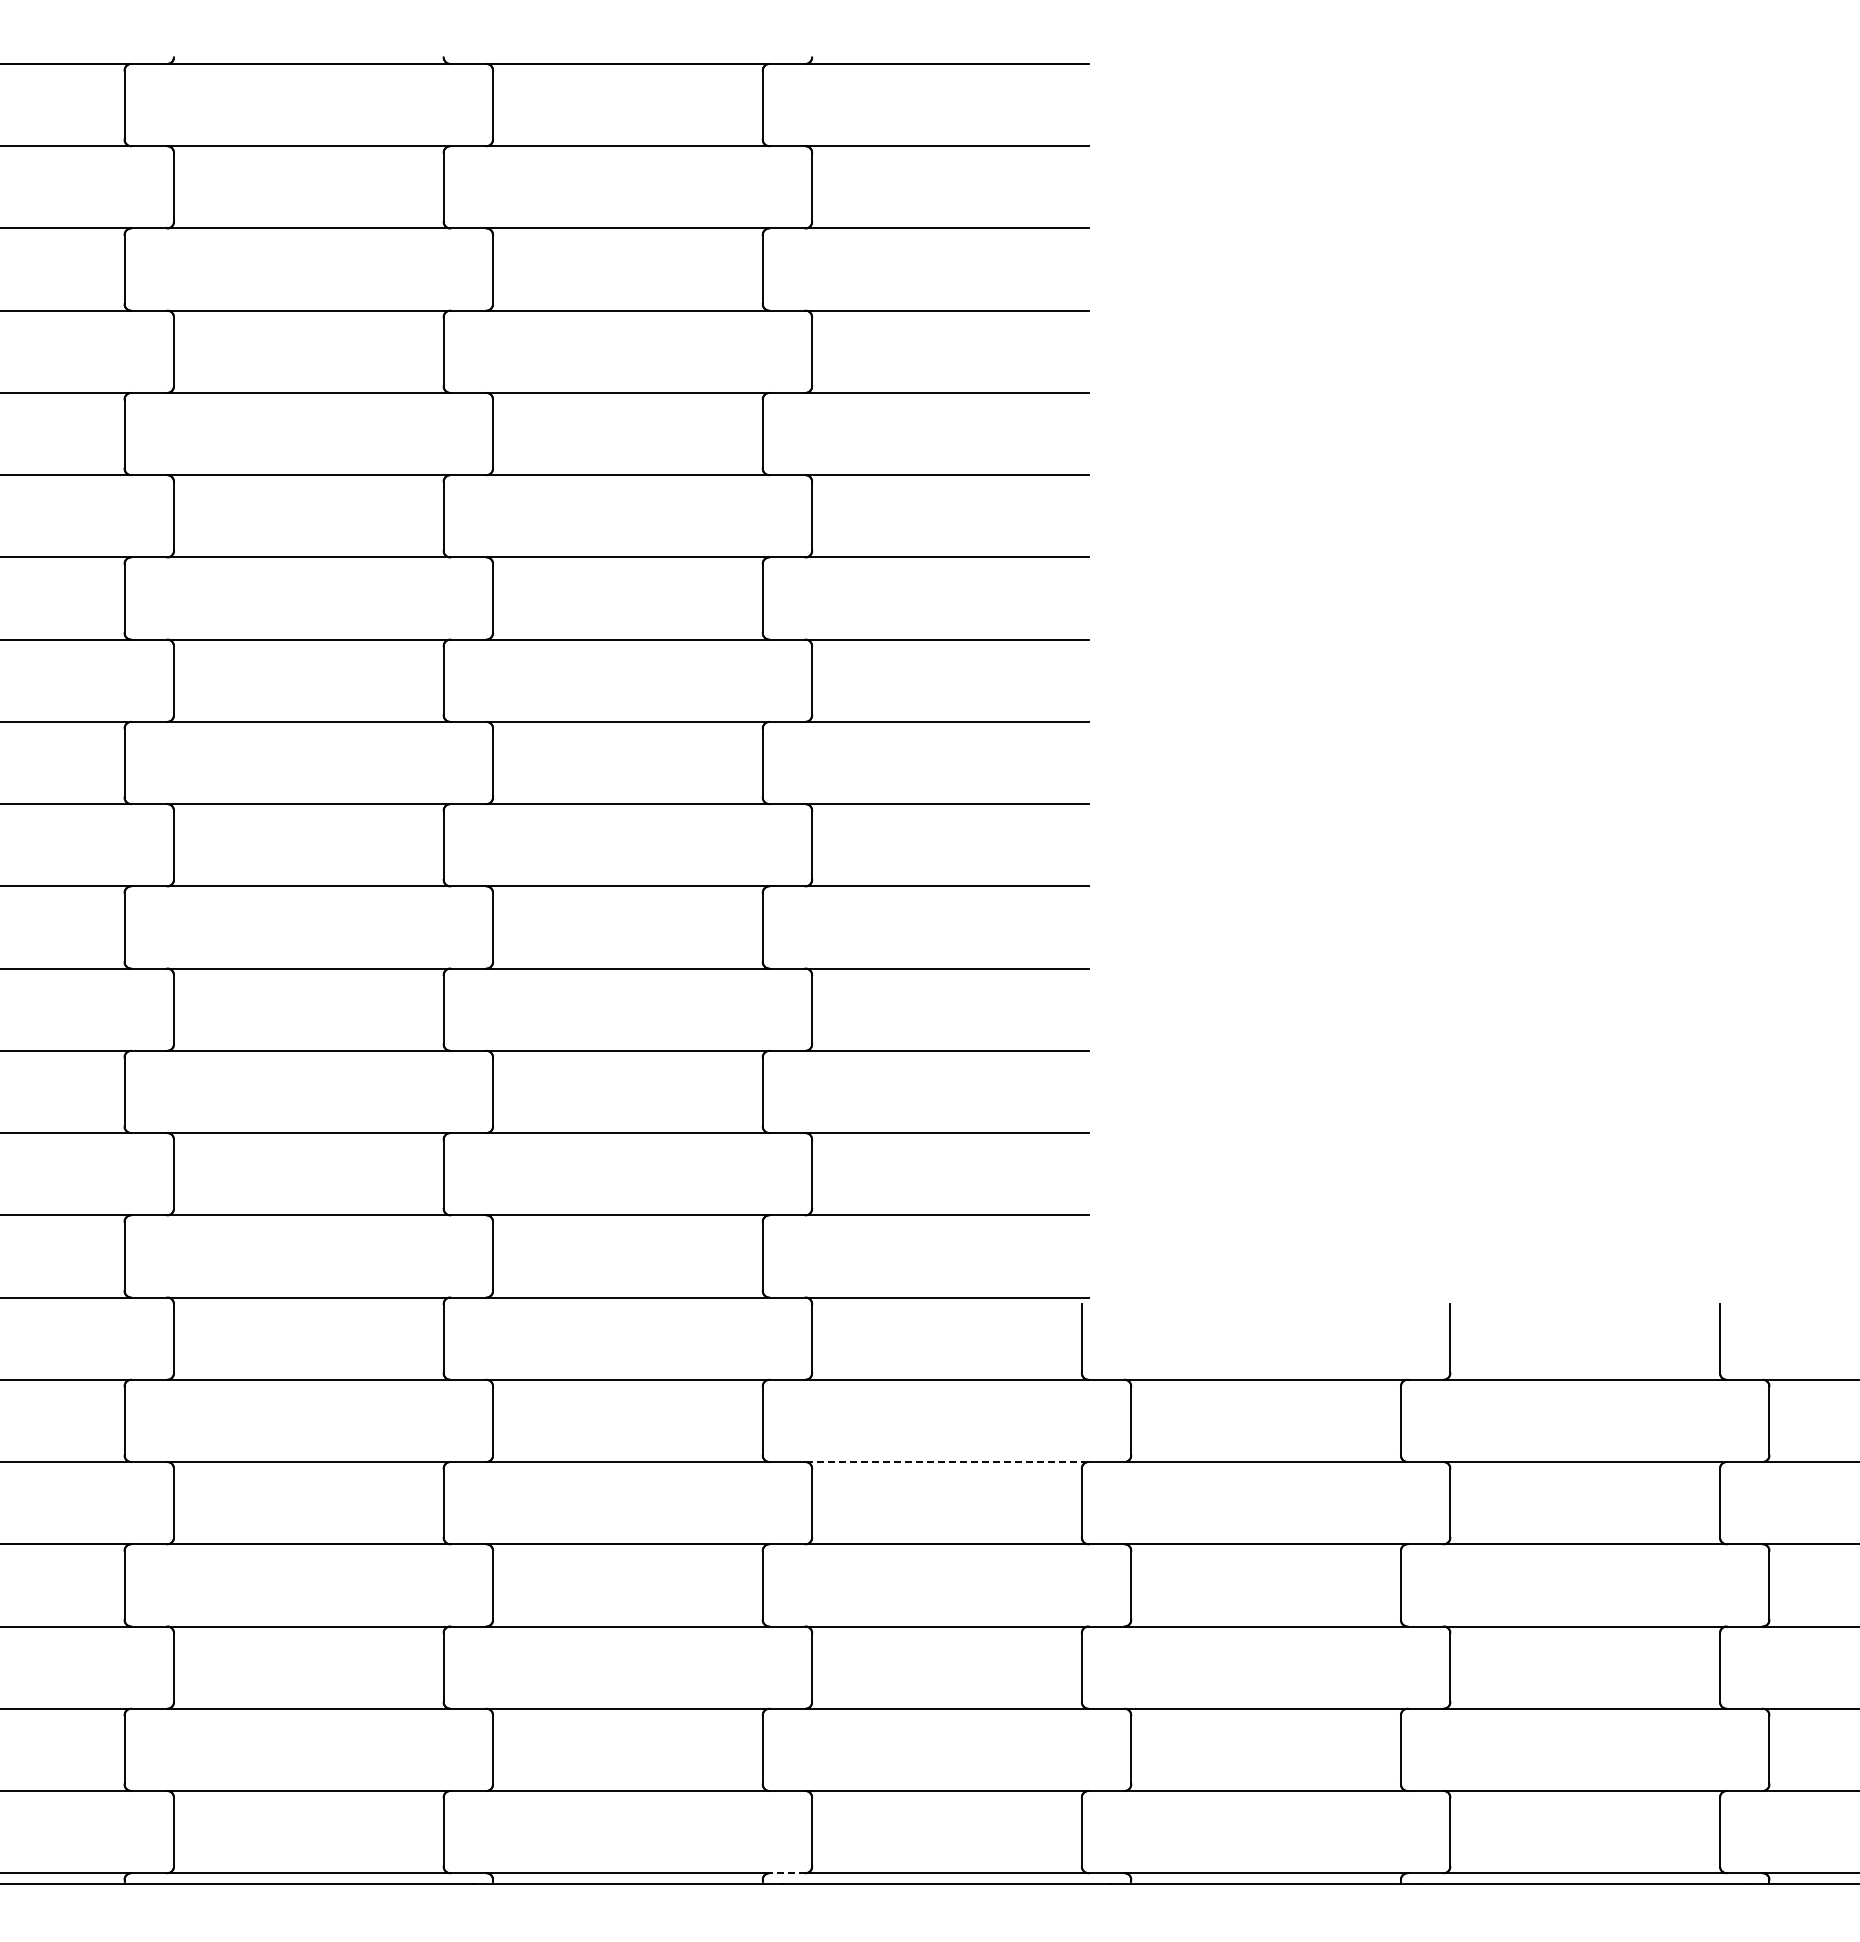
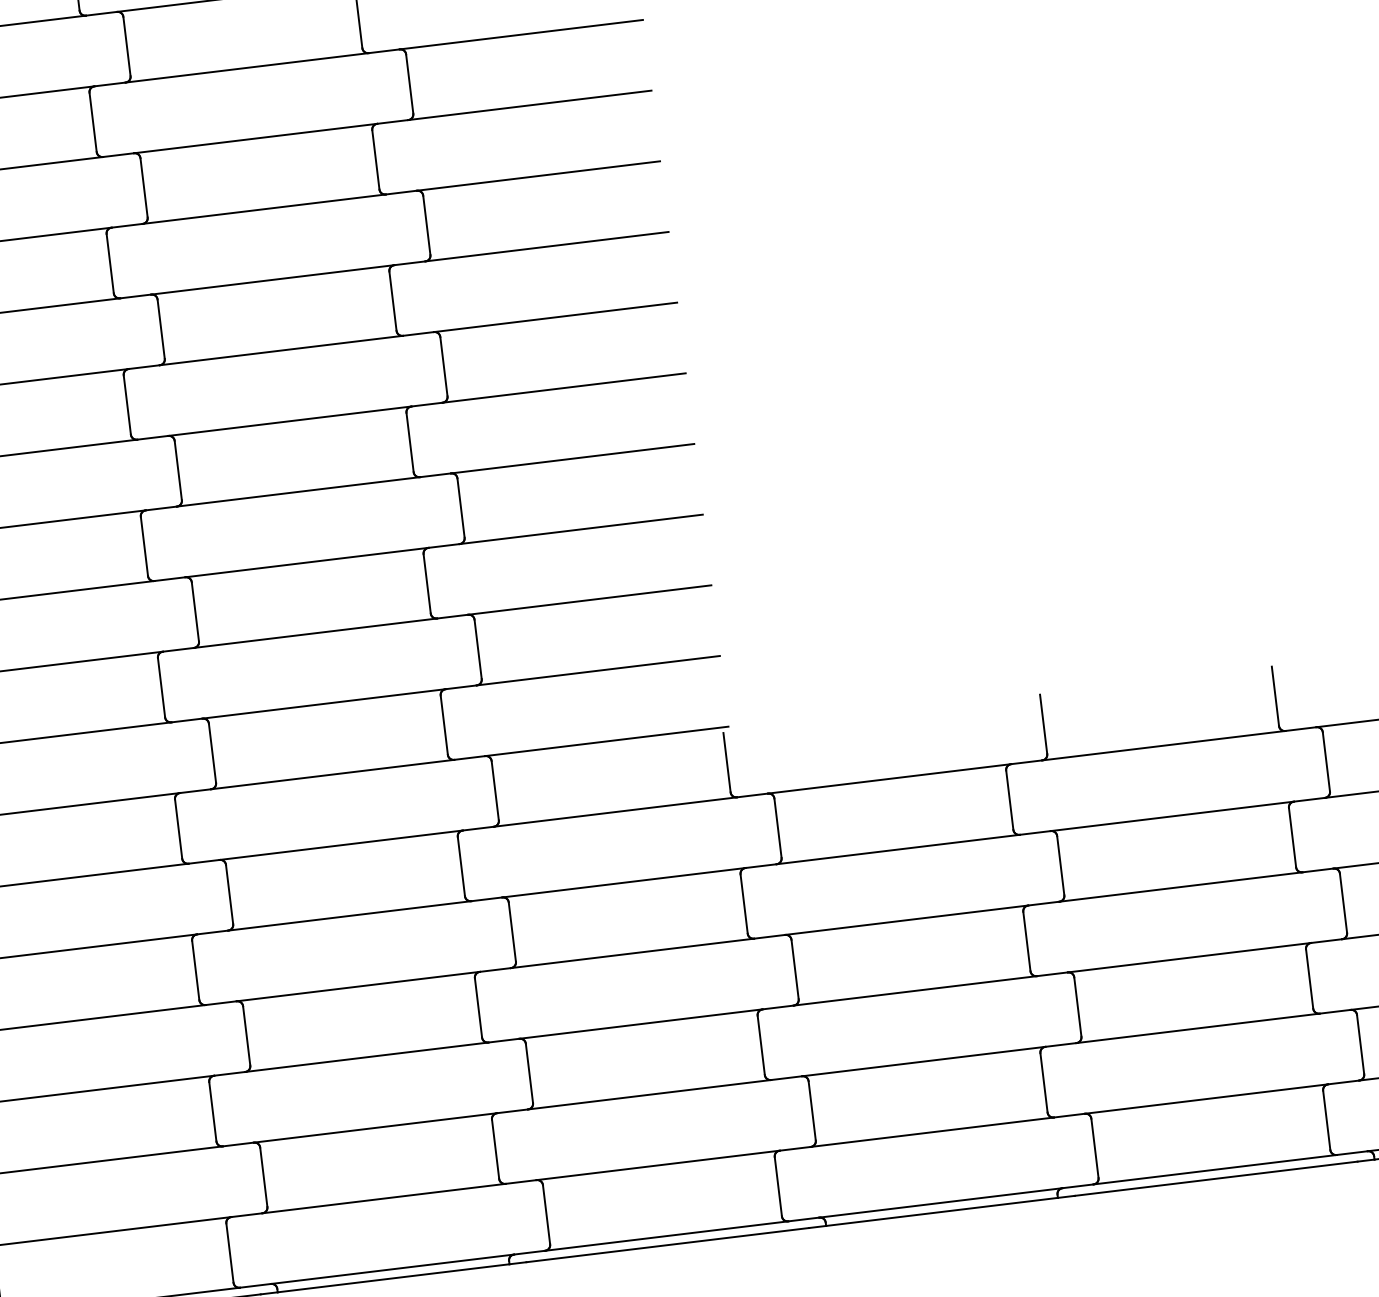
line: (947, 1462) -> (624, 883), dashed -> solid
line: (786, 1873) -> (528, 1253), dashed -> solid

